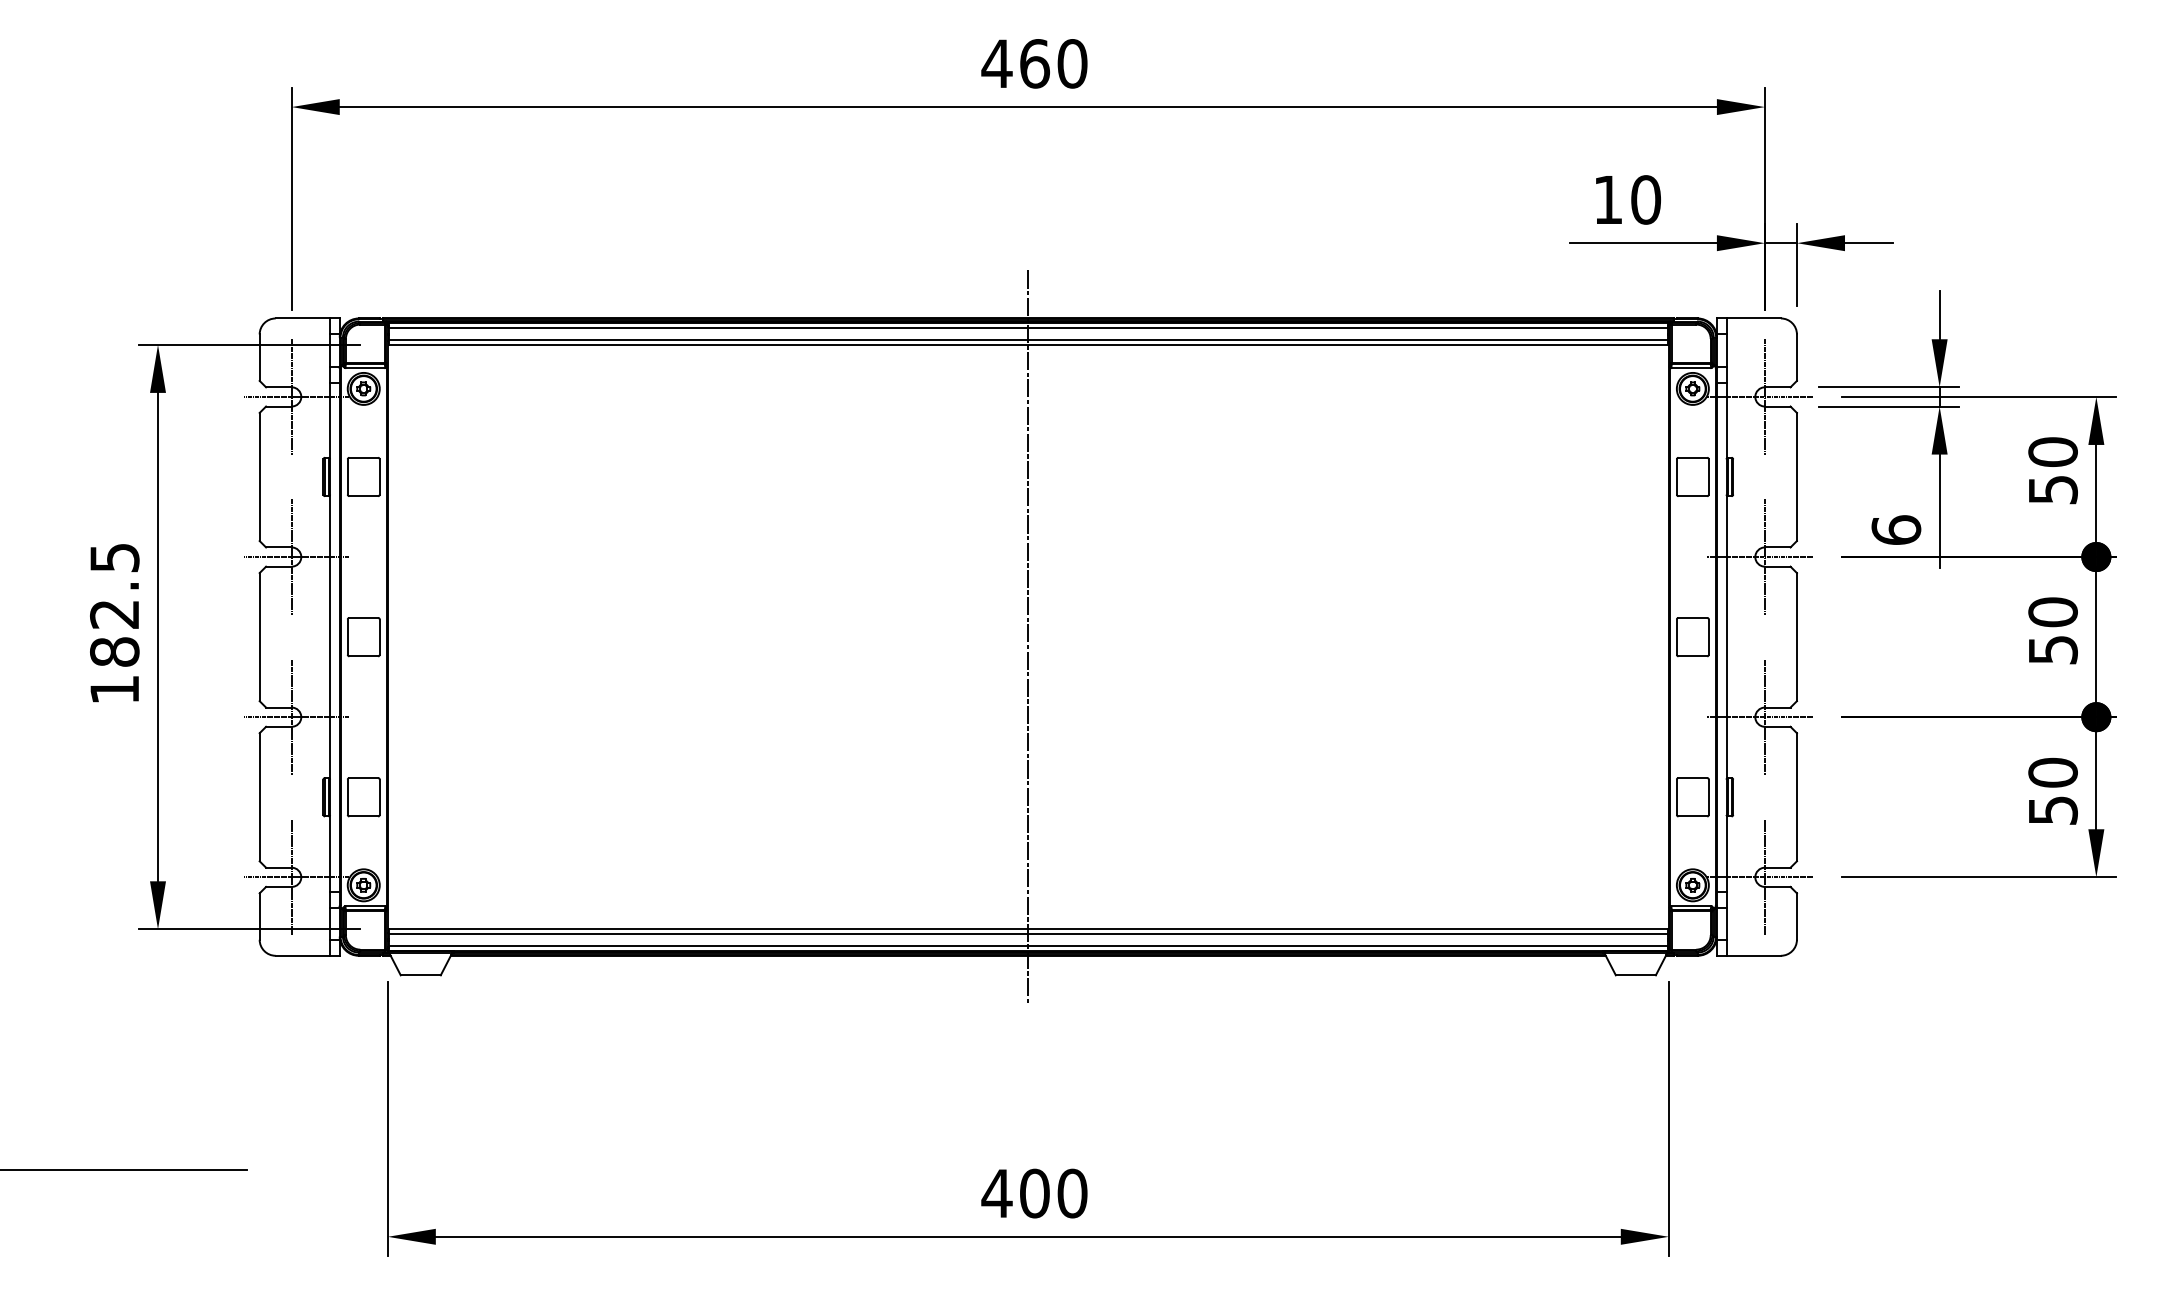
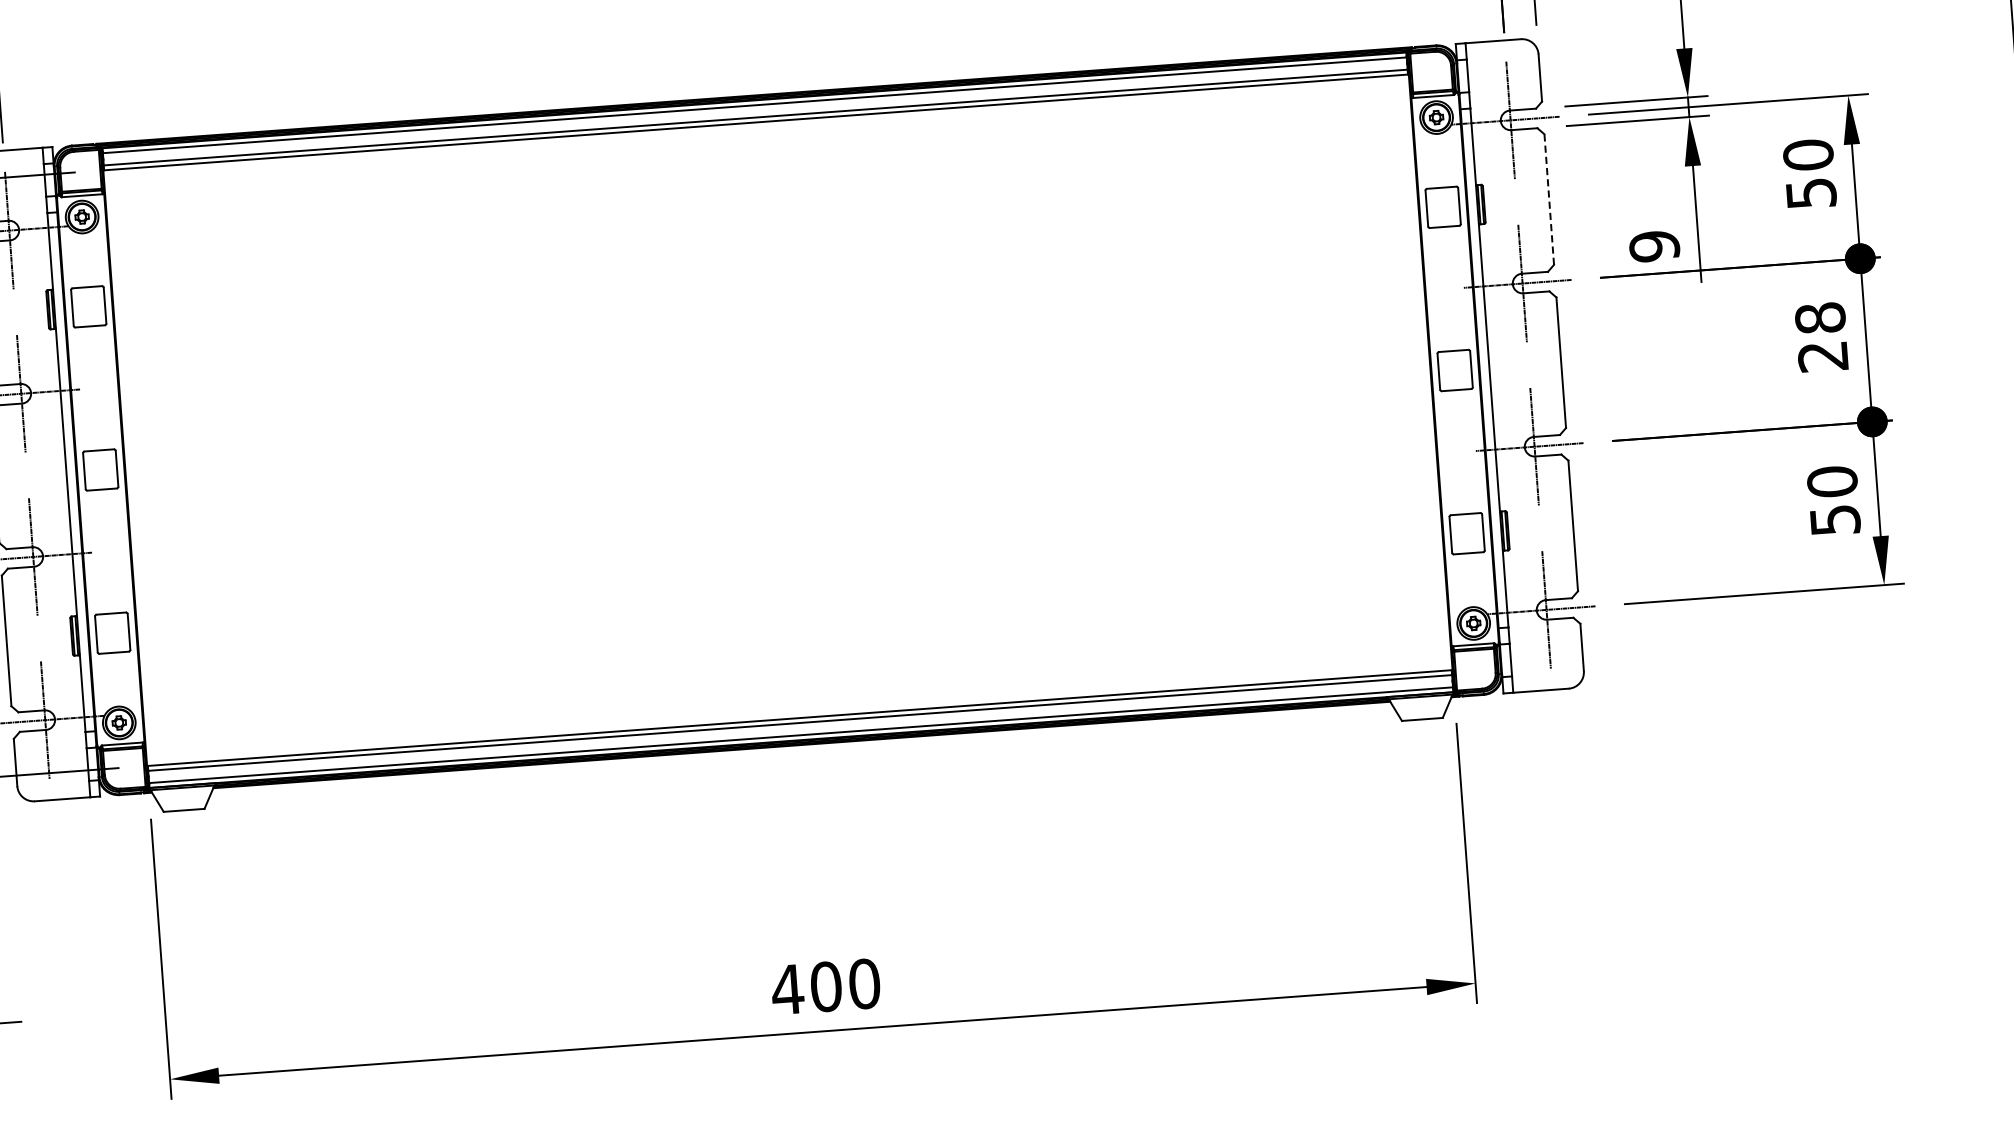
line: (1796, 476) -> (1548, 199), solid -> dashed
text: (1896, 530) -> (1654, 246), 6 -> 9
text: (2052, 630) -> (1821, 336), 50 -> 28
line: (1028, 636) -> (778, 419), removed

